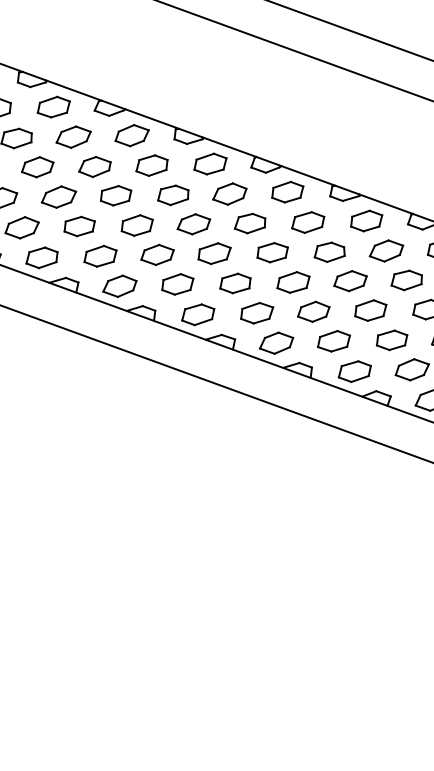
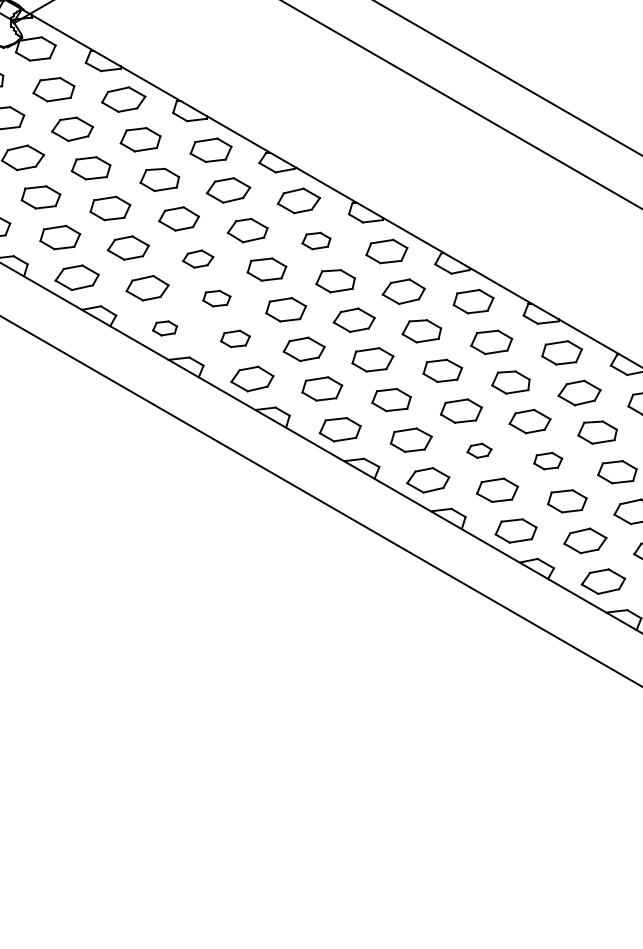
part: (151, 165) -> (316, 240), size x0.7
part: (58, 196) -> (197, 258), size x0.7
part: (79, 226) -> (216, 298), size x0.7
part: (100, 255) -> (235, 338), size x0.7
part: (41, 258) -> (164, 328), size x0.6
part: (370, 310) -> (548, 460), size x0.7
part: (313, 311) -> (479, 450), size x0.6

